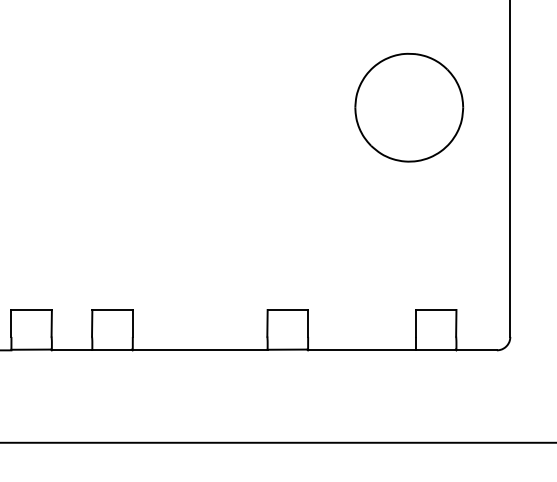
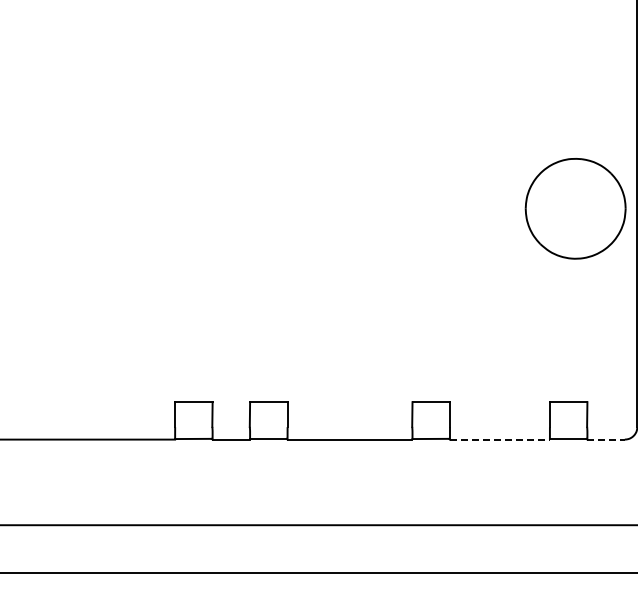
part: (409, 107) -> (575, 208), moved
line: (361, 350) -> (499, 439), solid -> dashed
line: (477, 350) -> (606, 439), solid -> dashed

